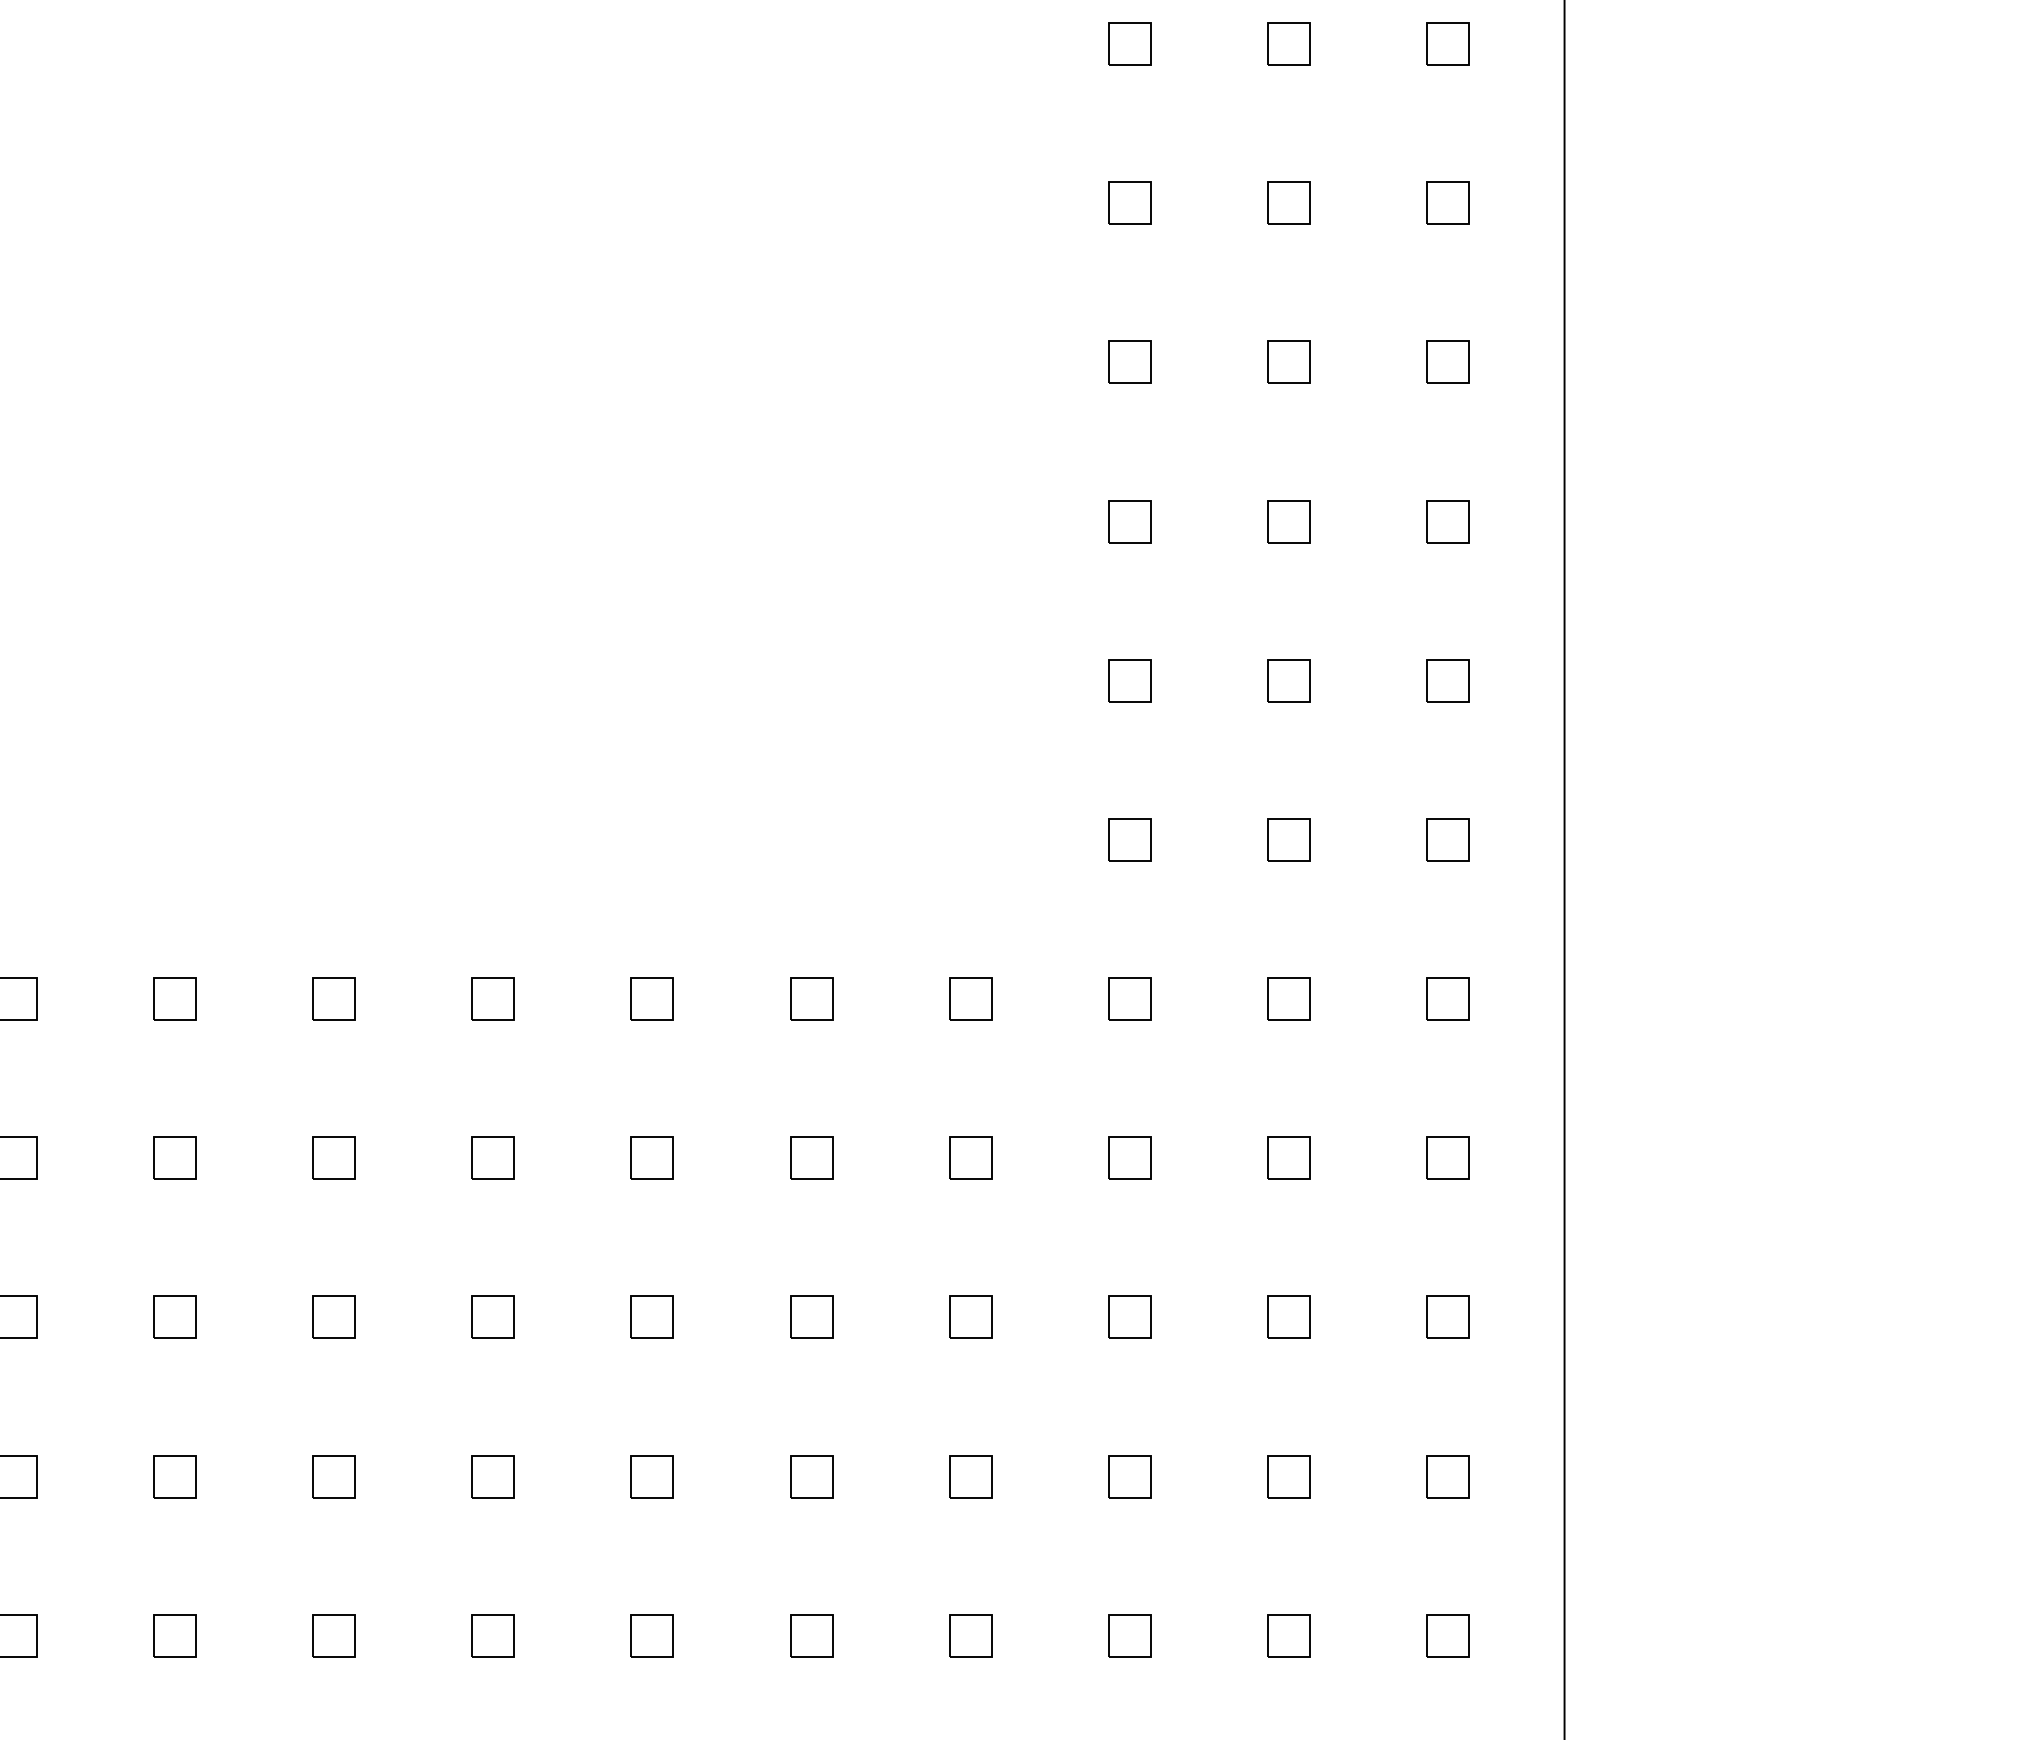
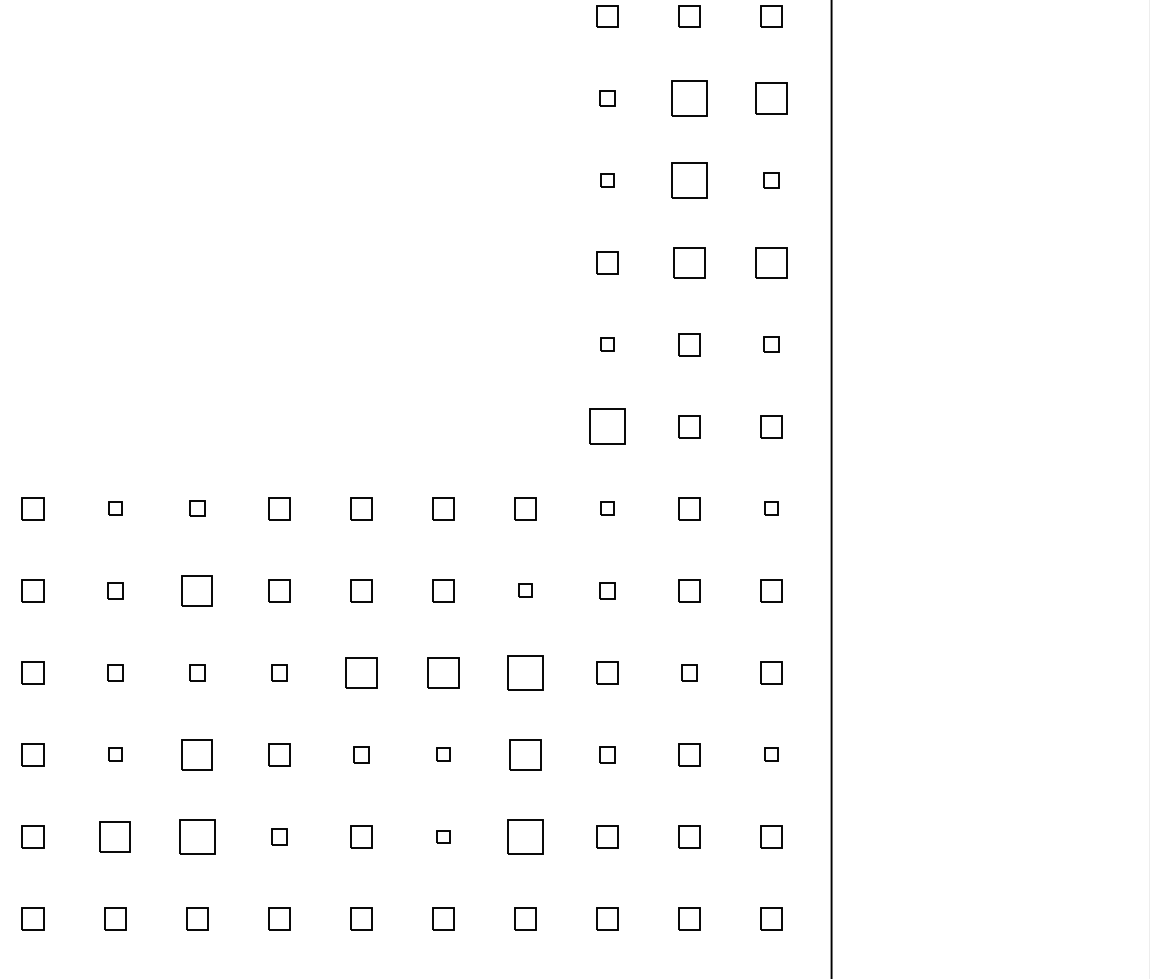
part: (1129, 202) -> (607, 98), size x0.7
part: (1288, 202) -> (689, 98), size x1.6
part: (1448, 202) -> (771, 98), size x1.4
part: (1129, 362) -> (607, 180), size x0.6
part: (1288, 362) -> (689, 180), size x1.6
part: (1448, 362) -> (771, 180), size x0.7
part: (1288, 521) -> (689, 262), size x1.4
part: (1448, 521) -> (771, 262), size x1.4
part: (1129, 680) -> (607, 344), size x0.6
part: (1448, 680) -> (771, 344), size x0.7
part: (1129, 839) -> (607, 426), size x1.6
part: (175, 998) -> (115, 508), size x0.6
part: (334, 998) -> (197, 508), size x0.7
part: (1129, 998) -> (607, 508), size x0.6
part: (1448, 998) -> (771, 508), size x0.6
part: (175, 1157) -> (115, 590), size x0.7
part: (334, 1157) -> (197, 590), size x1.4
part: (970, 1157) -> (525, 590), size x0.6
part: (1129, 1157) -> (607, 590), size x0.7
part: (175, 1316) -> (115, 672), size x0.7
part: (334, 1316) -> (197, 672), size x0.7
part: (493, 1316) -> (279, 672), size x0.7
part: (652, 1316) -> (361, 672), size x1.4
part: (811, 1316) -> (443, 672), size x1.4
part: (970, 1316) -> (525, 672), size x1.6
part: (1288, 1316) -> (689, 672), size x0.7
part: (175, 1475) -> (115, 754), size x0.6
part: (334, 1475) -> (197, 754), size x1.4
part: (652, 1475) -> (361, 754), size x0.7
part: (811, 1475) -> (443, 754), size x0.6
part: (970, 1475) -> (525, 754), size x1.4
part: (1129, 1475) -> (607, 754), size x0.7
part: (1448, 1475) -> (771, 754), size x0.6
part: (175, 1634) -> (115, 836), size x1.4
part: (334, 1634) -> (197, 836), size x1.6
part: (493, 1634) -> (279, 836), size x0.7
part: (811, 1634) -> (443, 836), size x0.6
part: (970, 1634) -> (525, 836), size x1.6

